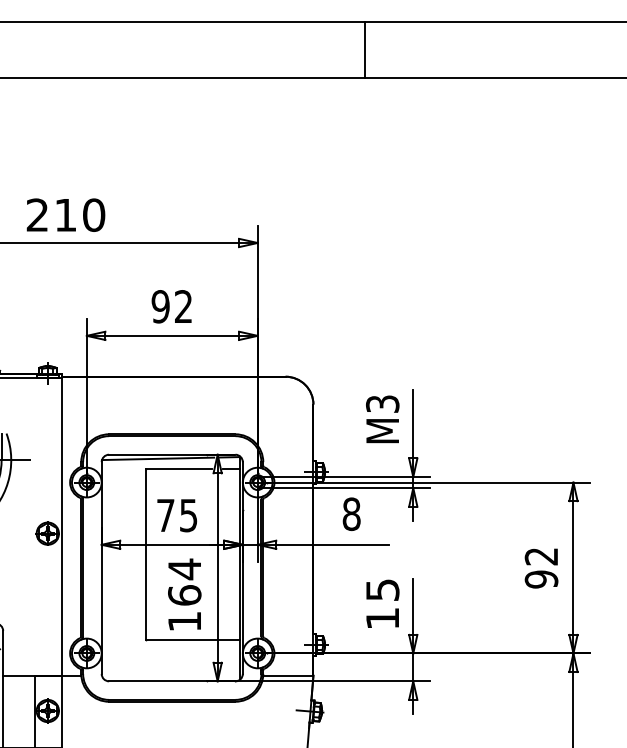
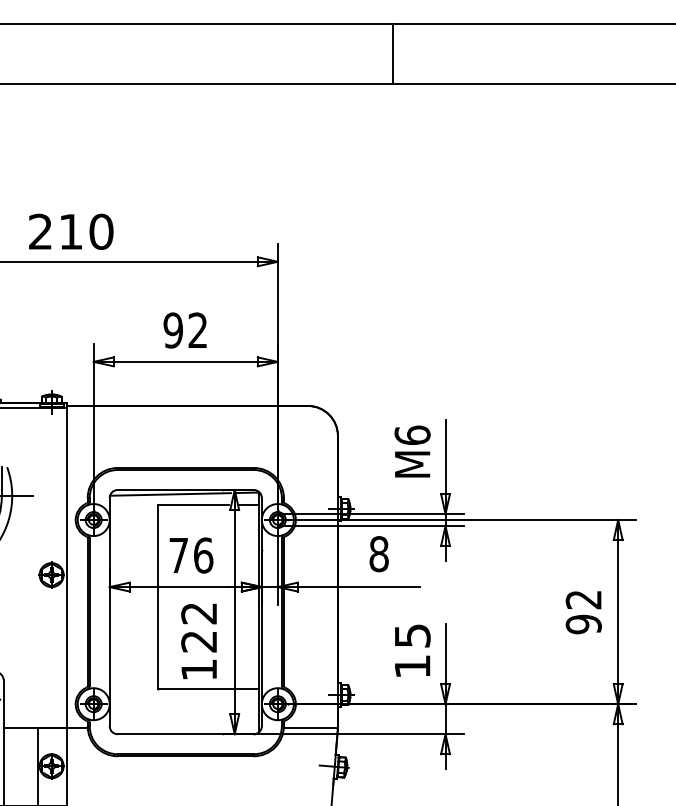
text: (382, 403) -> (412, 434), M3 -> M6
text: (188, 515) -> (203, 555), 75 -> 76
text: (184, 581) -> (198, 626), 164 -> 122

